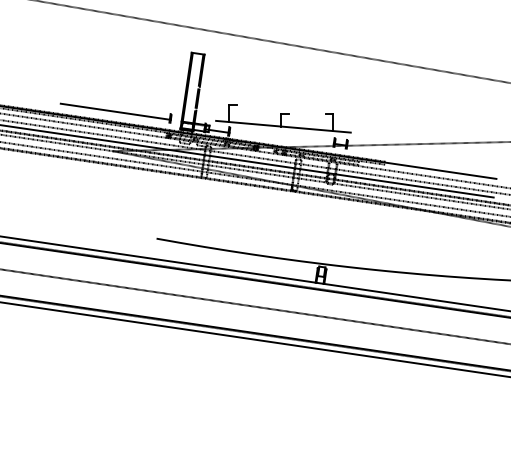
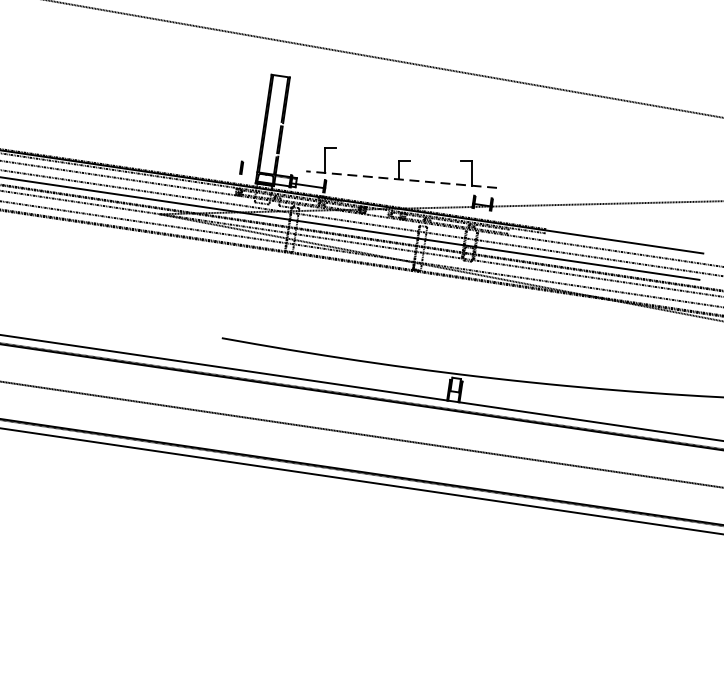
line: (115, 111) -> (163, 158), removed
line: (283, 126) -> (401, 179), solid -> dashed

